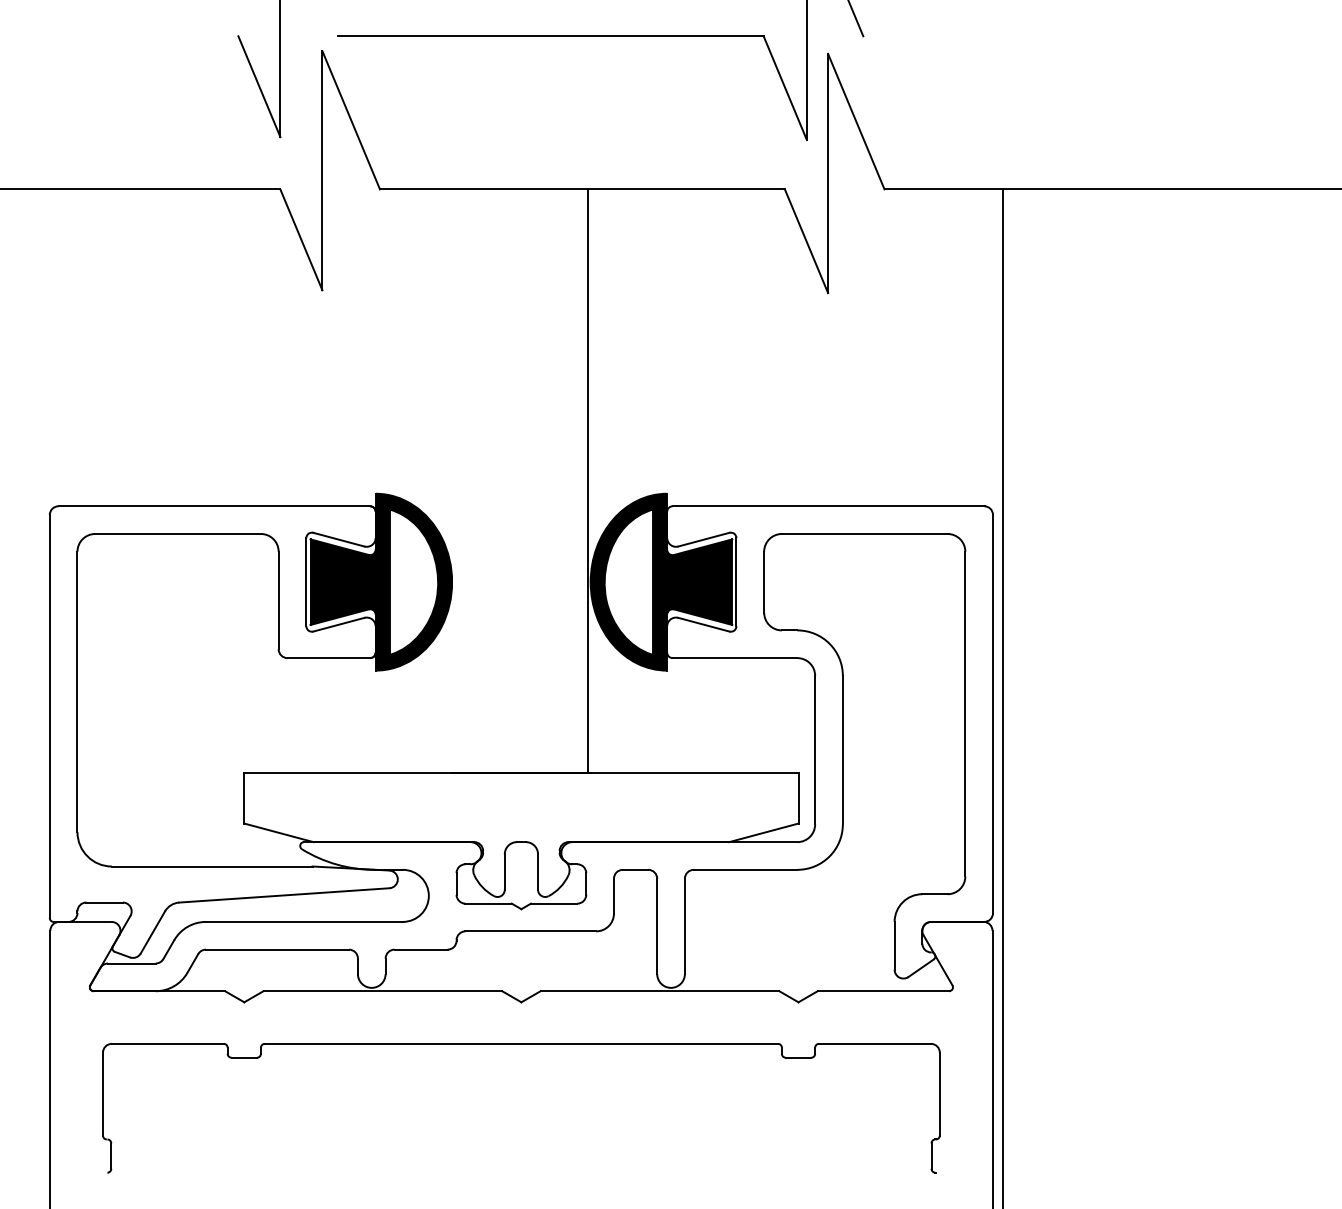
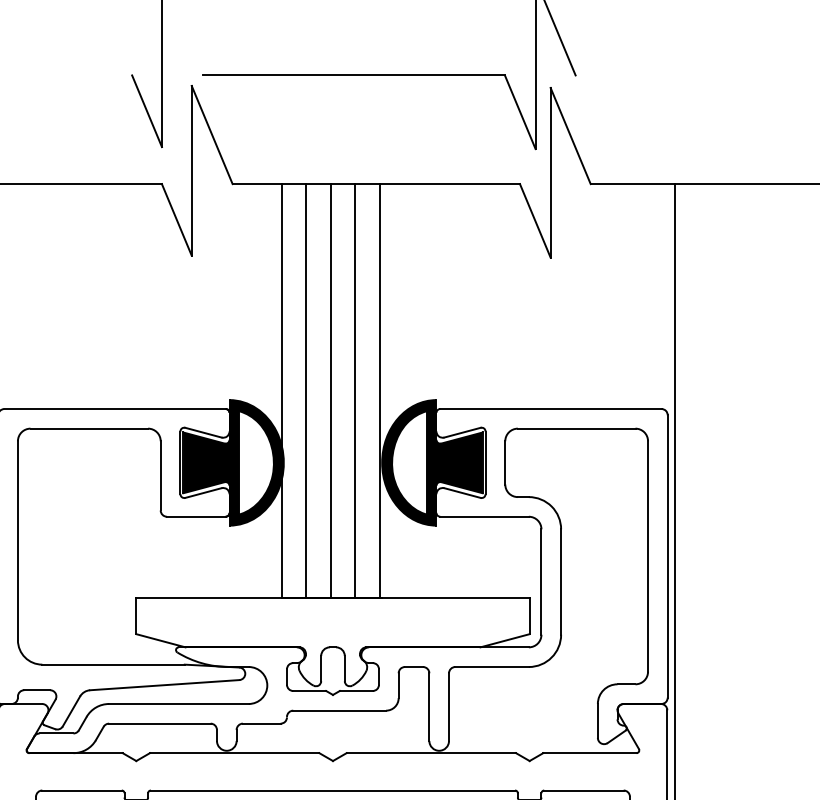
line: (448, 480) -> (281, 390), added
line: (483, 480) -> (306, 390), added
line: (518, 480) -> (330, 390), added
line: (552, 480) -> (355, 390), added

